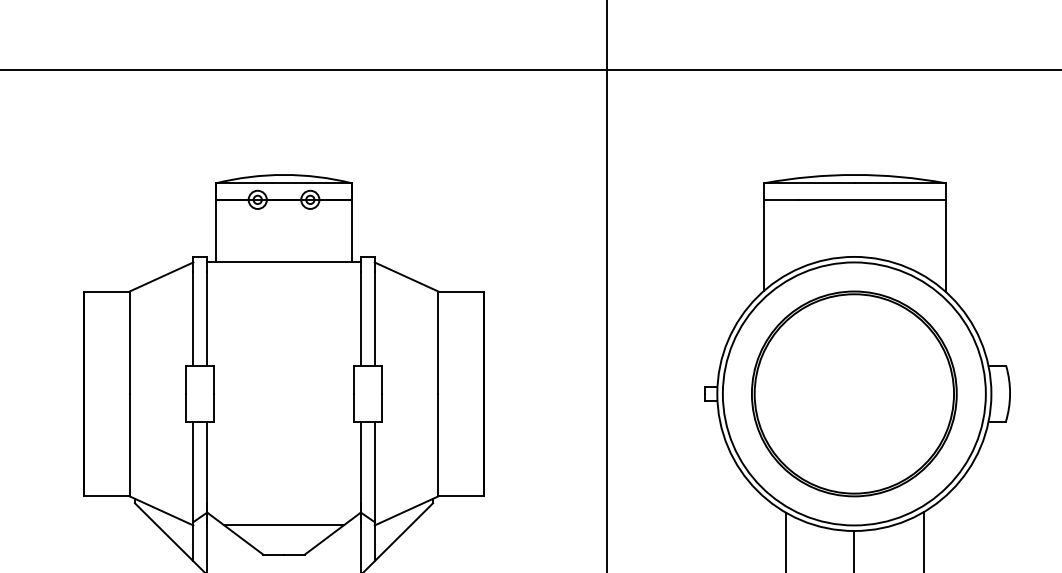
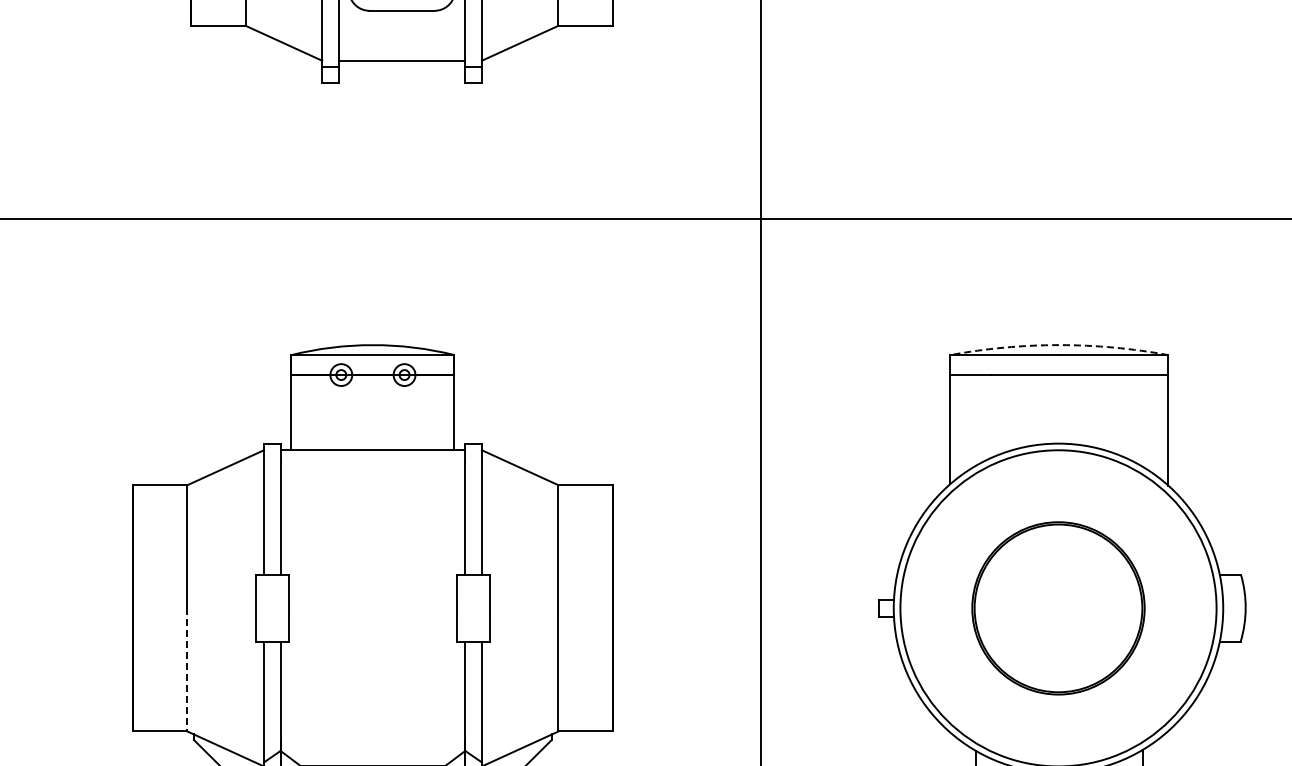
arc: (855, 175) -> (1059, 345), solid -> dashed
part: (854, 394) -> (1058, 608), size x0.7
line: (129, 444) -> (187, 669), solid -> dashed

